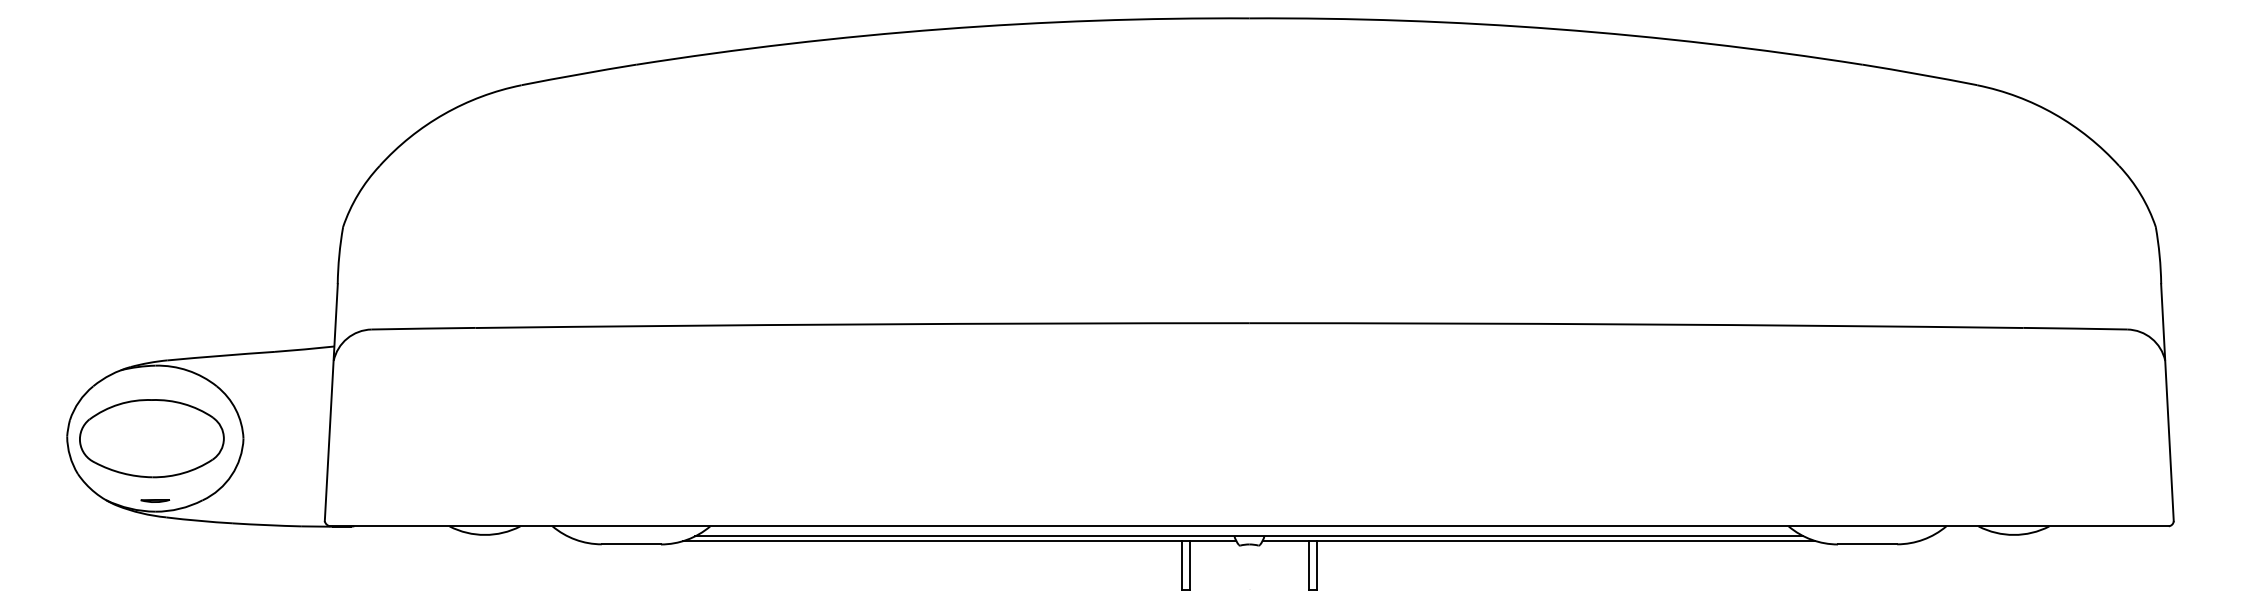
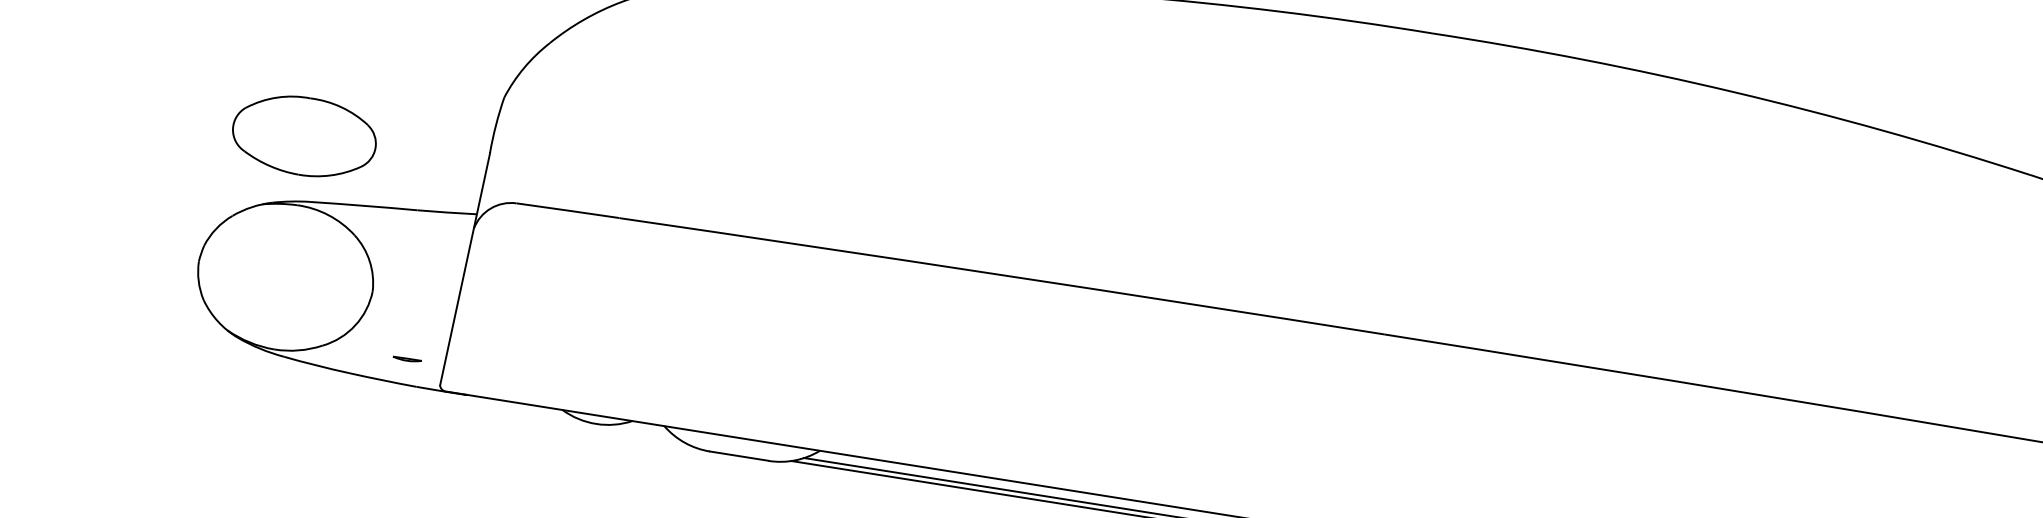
part: (151, 438) -> (304, 136), moved
line: (155, 500) -> (407, 359), moved

